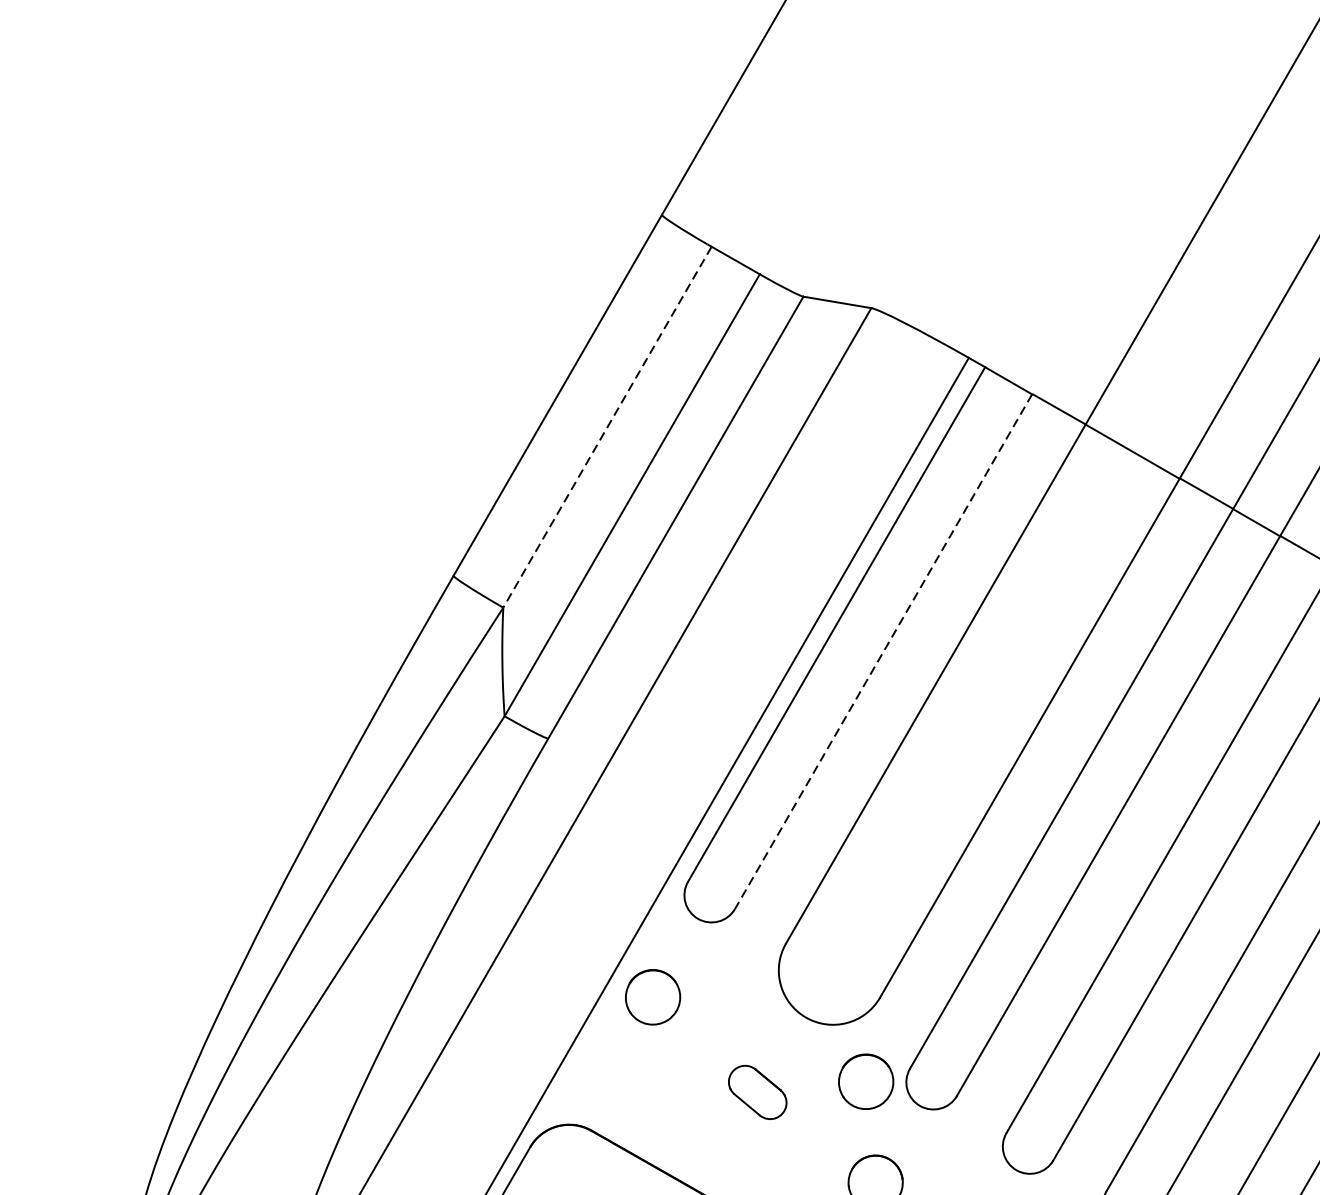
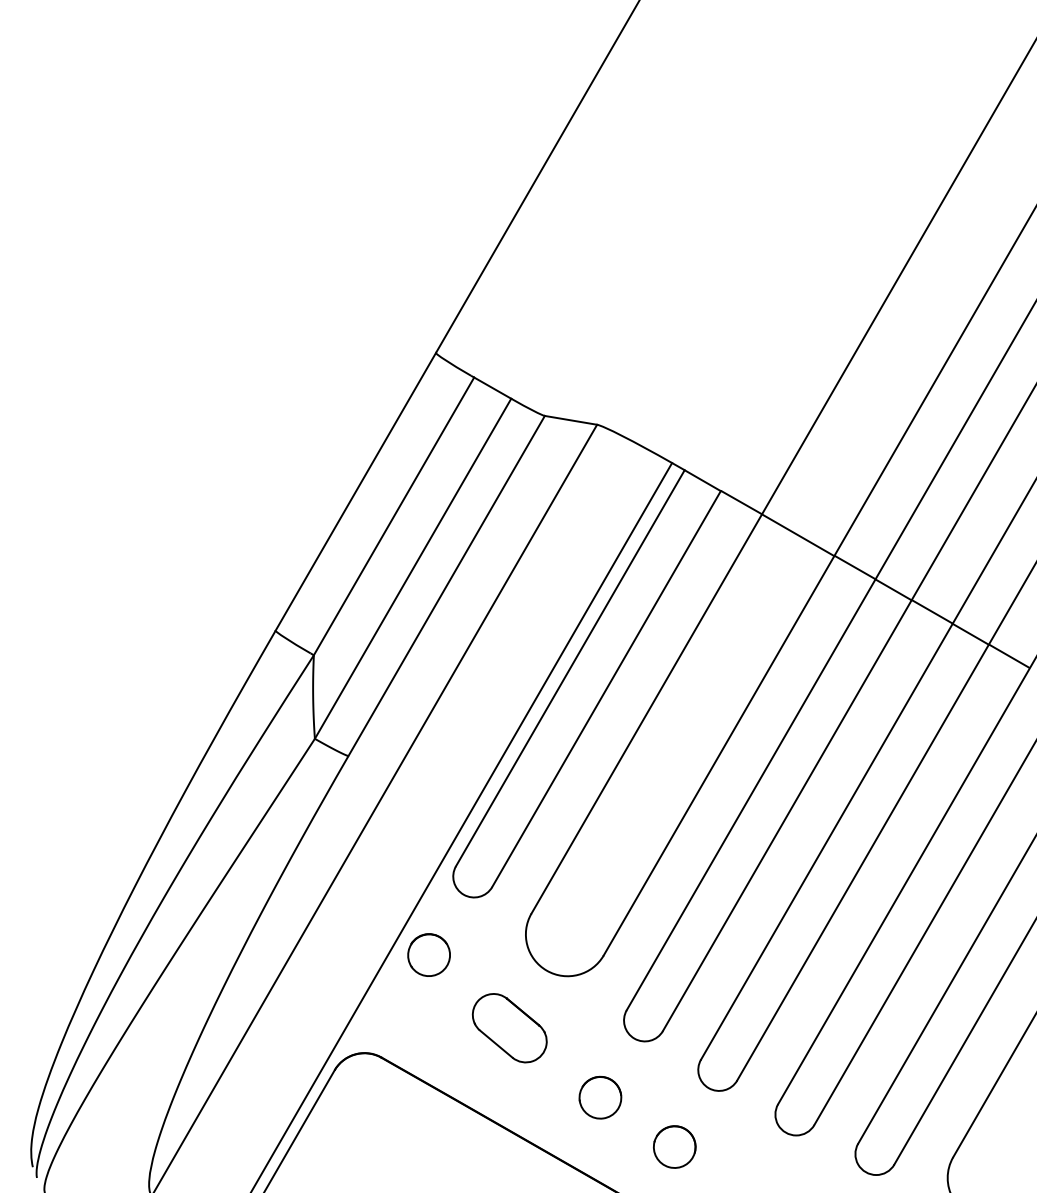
line: (606, 427) -> (393, 516), dashed -> solid
line: (883, 652) -> (606, 689), dashed -> solid
part: (865, 1081) -> (592, 1019), removed
part: (757, 1092) -> (509, 1028), size x1.67

